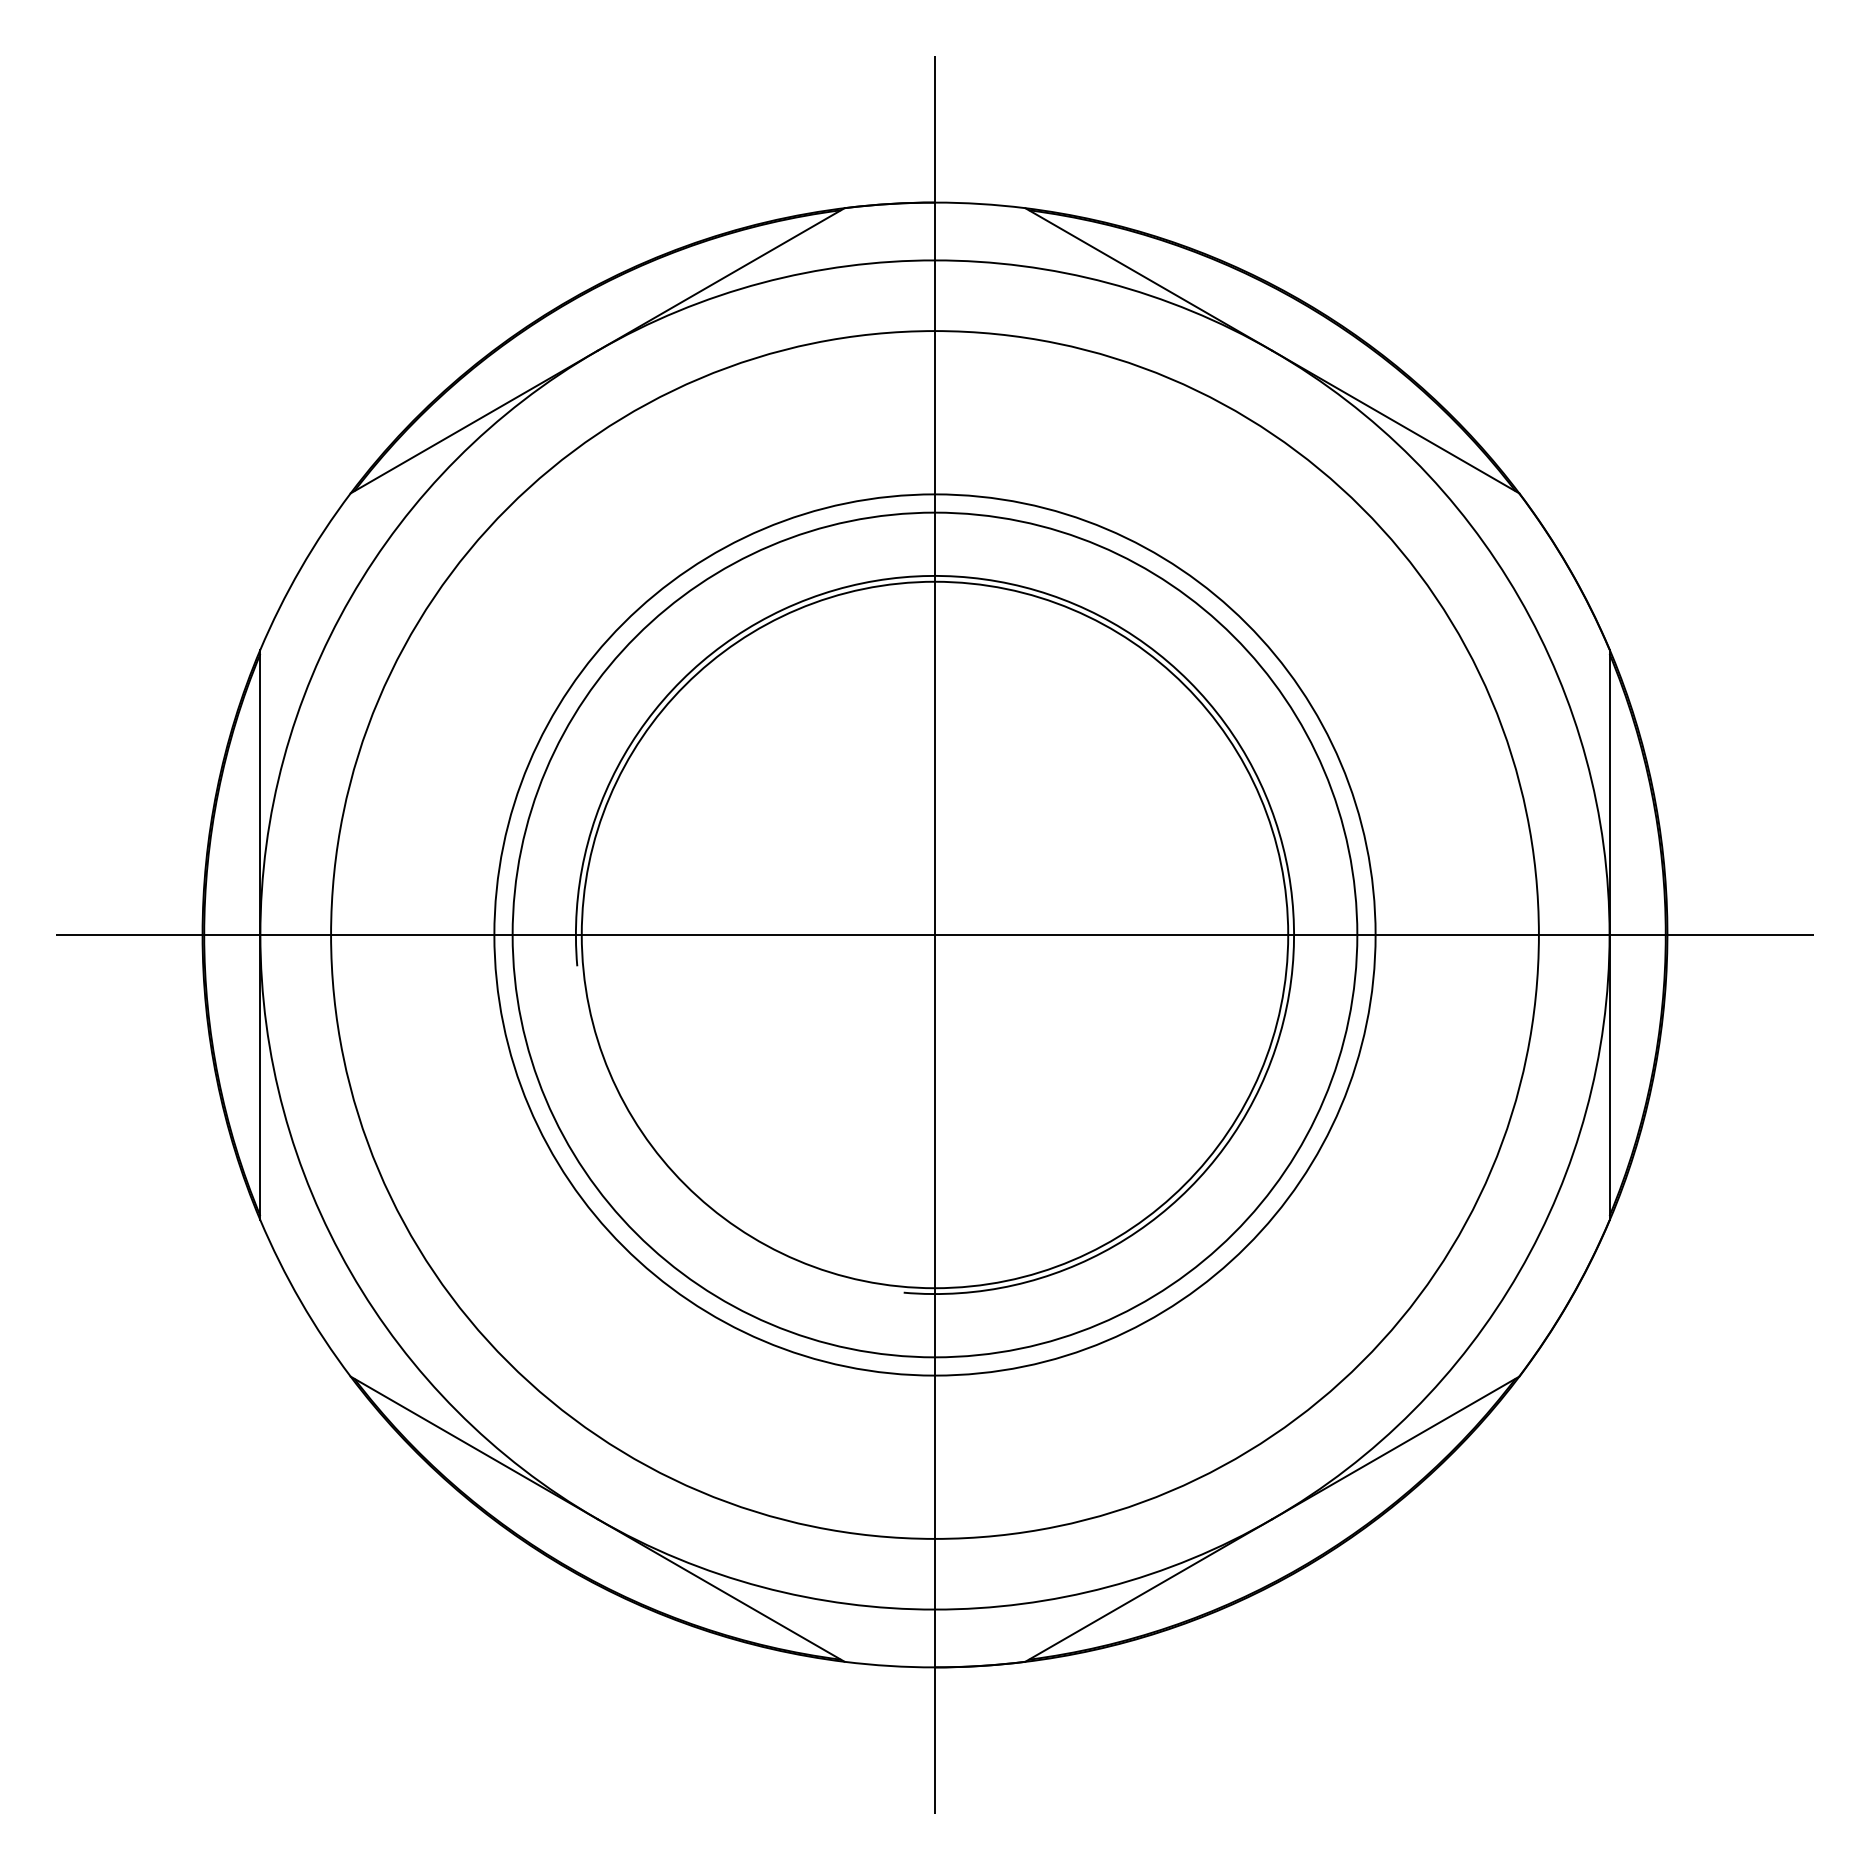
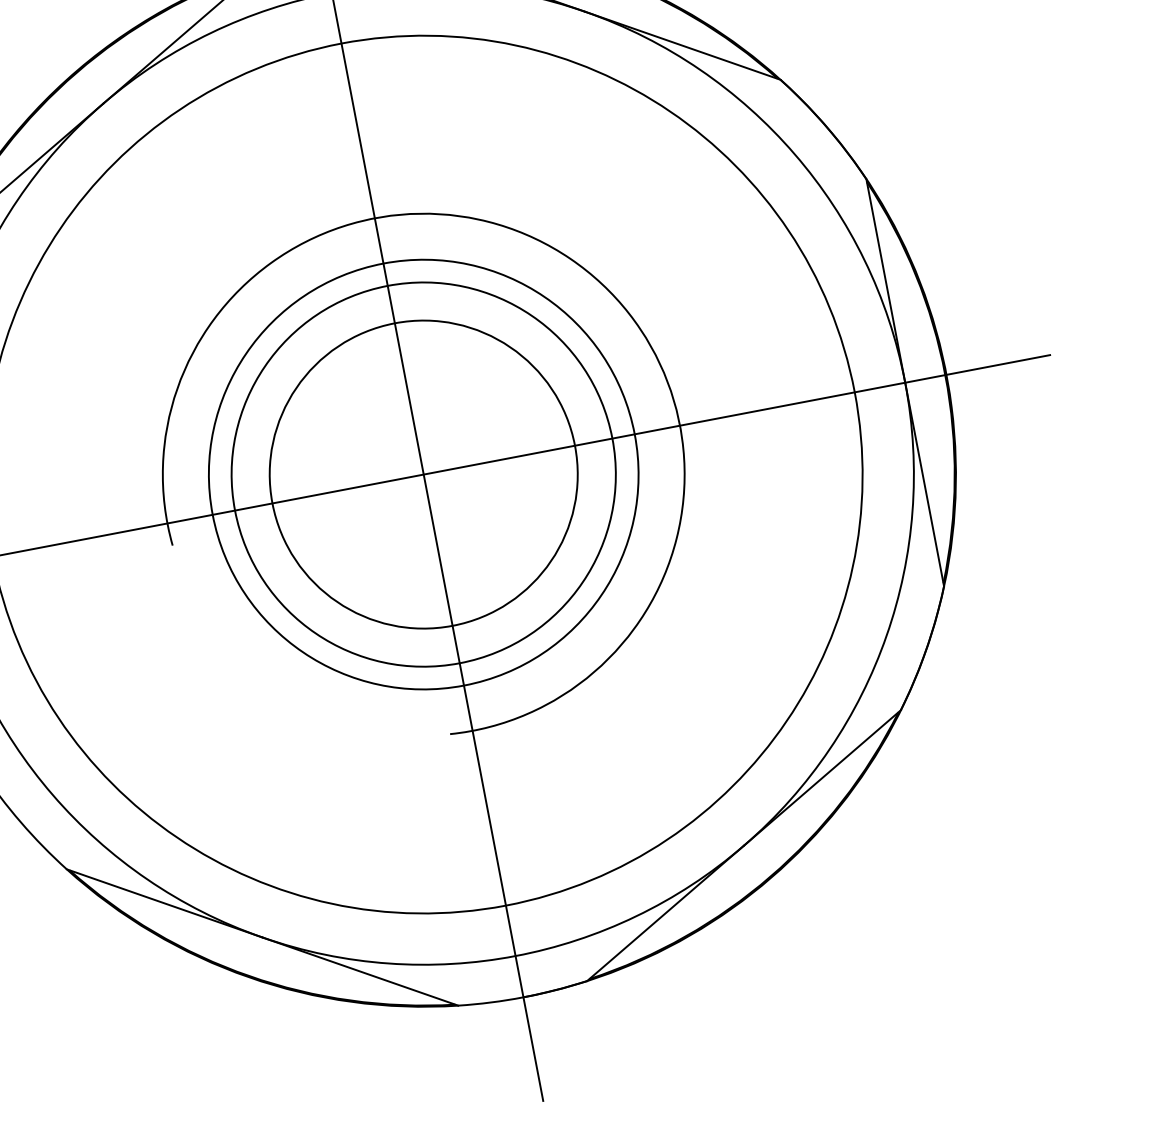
circle: (934, 934) -> (423, 474), size x0.6
circle: (934, 934) -> (423, 474), size x0.6
circle: (934, 934) -> (423, 474), size x0.7

